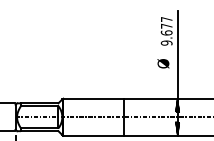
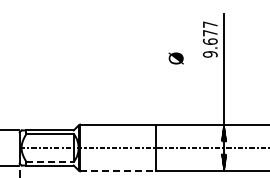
text: (162, 63) -> (175, 58), moved
line: (40, 127) -> (50, 161), solid -> dashed
line: (93, 135) -> (118, 171), solid -> dashed

